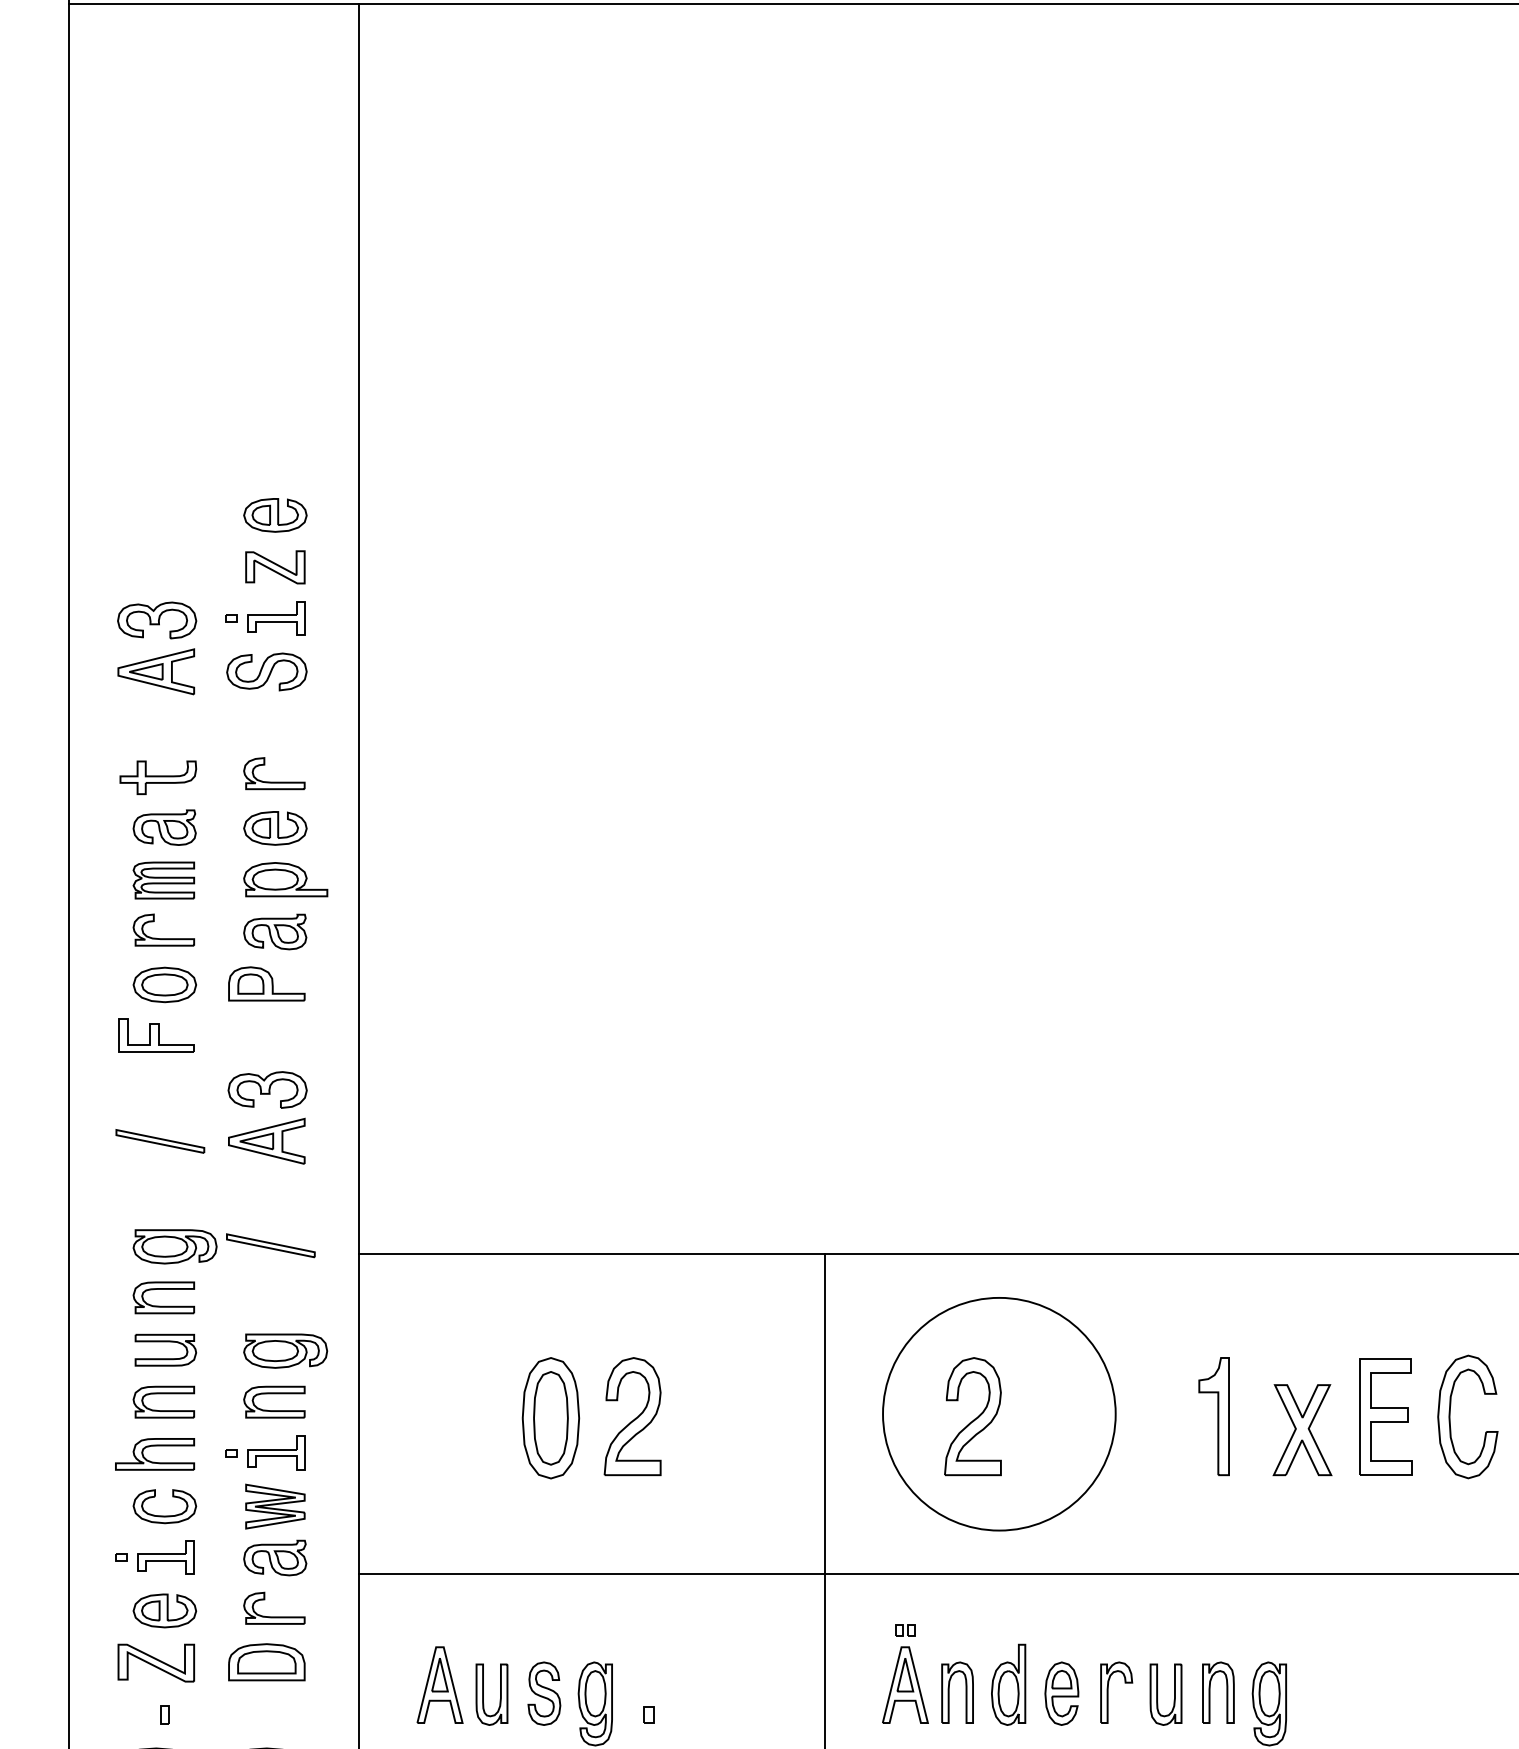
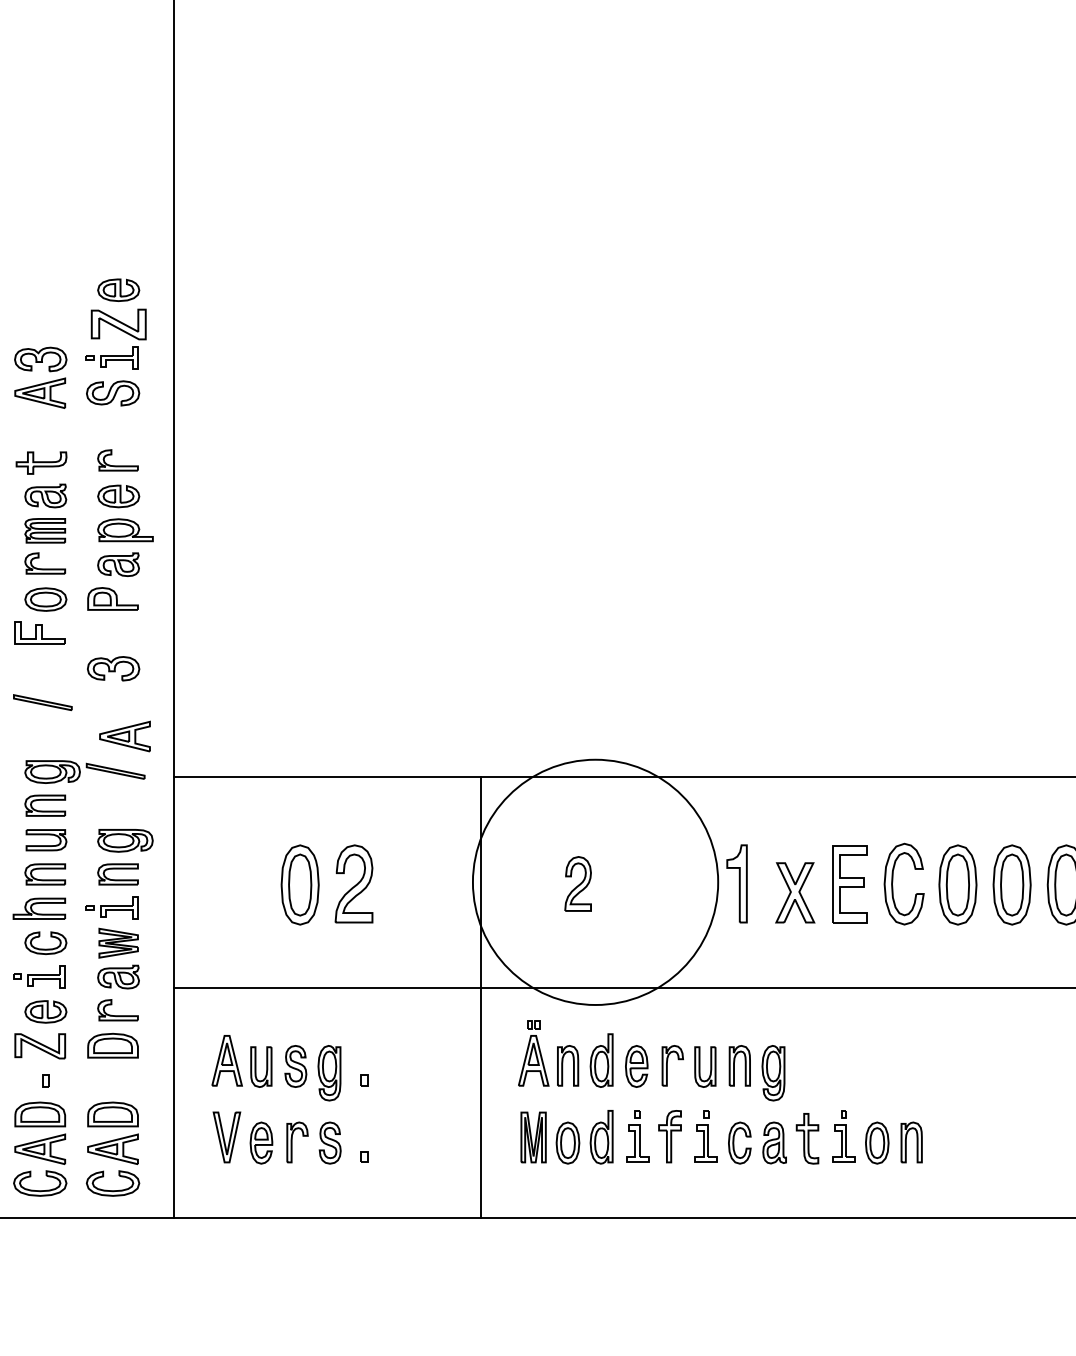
part: (275, 567) -> (118, 324), size x1.4
part: (266, 1141) -> (124, 736), moved
circle: (999, 1414) -> (595, 882), size x1.6
part: (971, 1415) -> (577, 883), size x0.7

